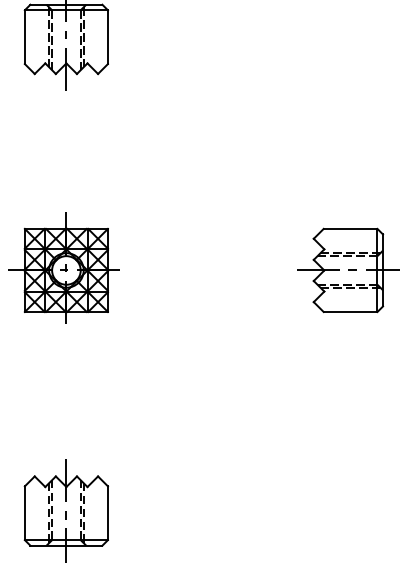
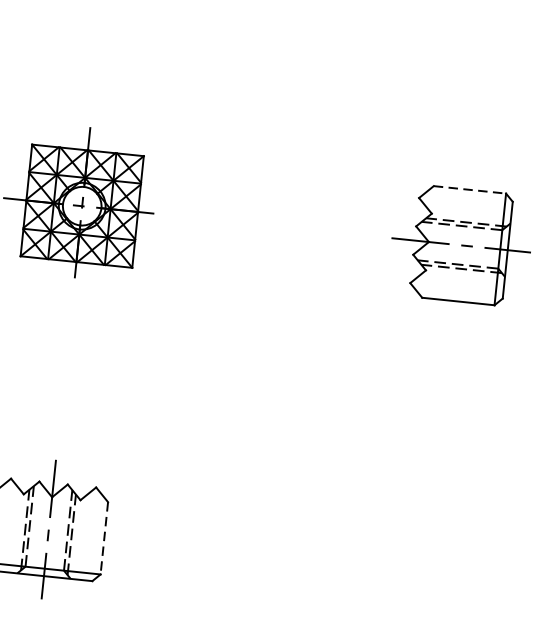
line: (350, 228) -> (469, 189), solid -> dashed
line: (107, 513) -> (103, 538), solid -> dashed

